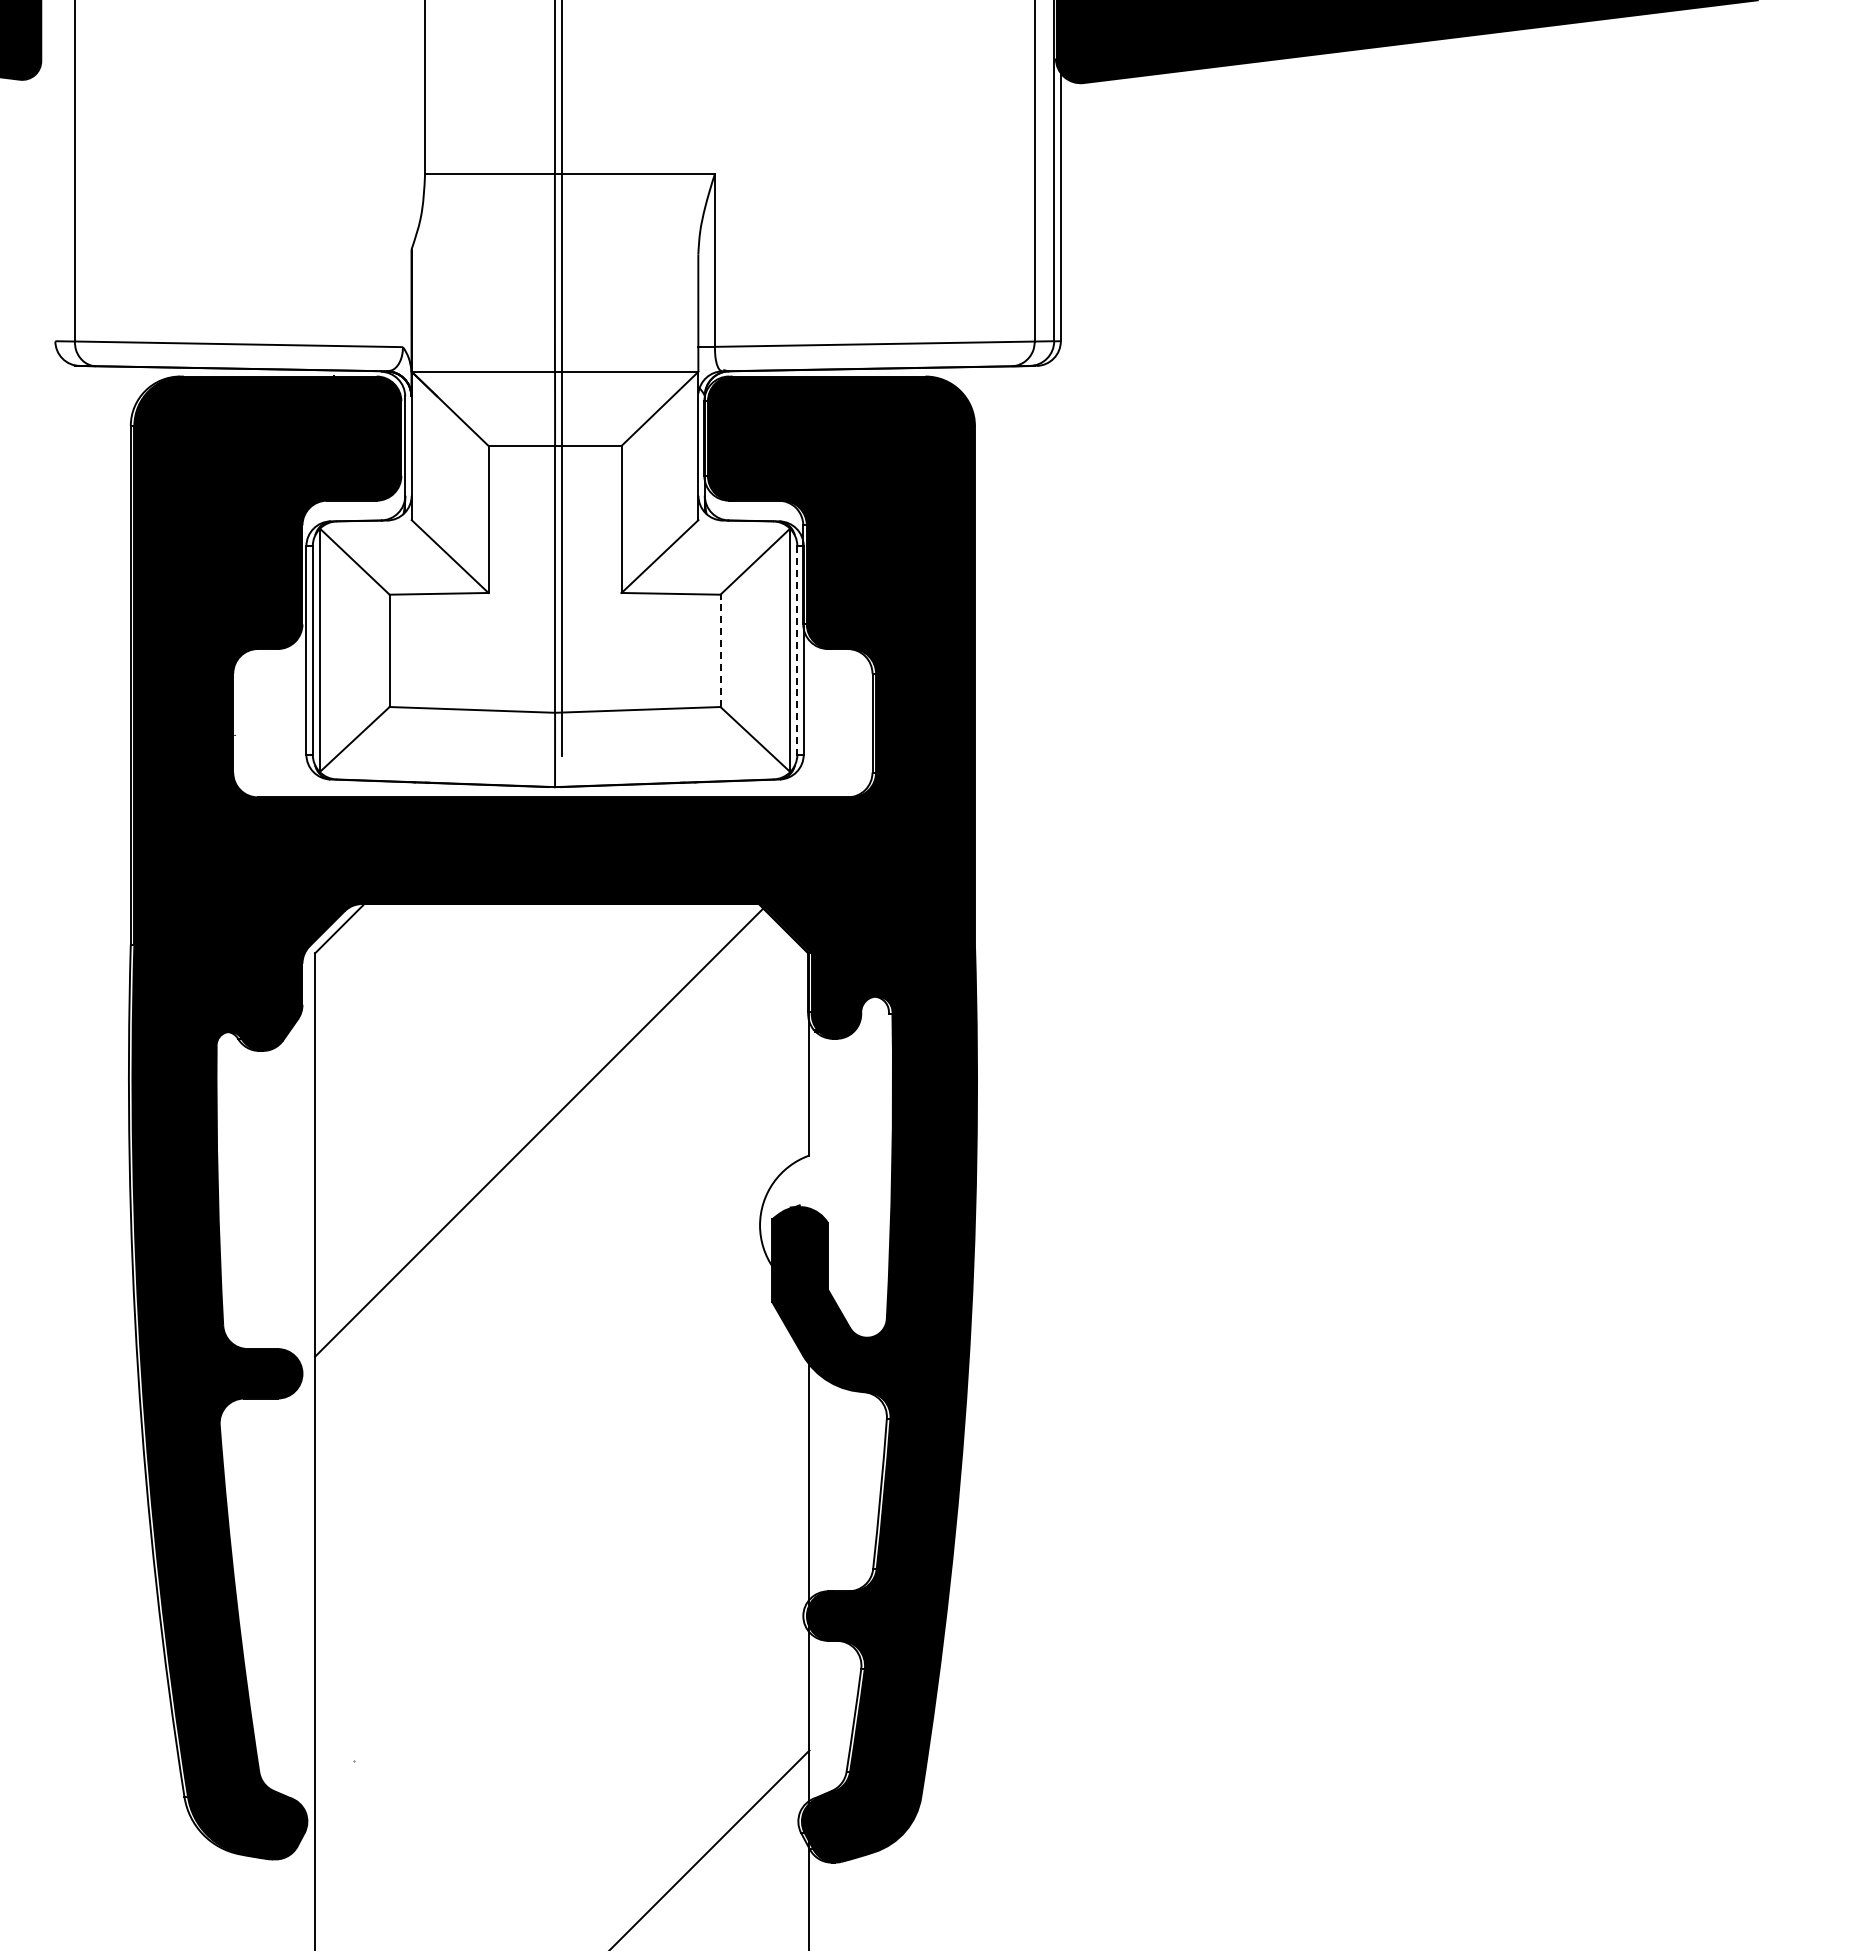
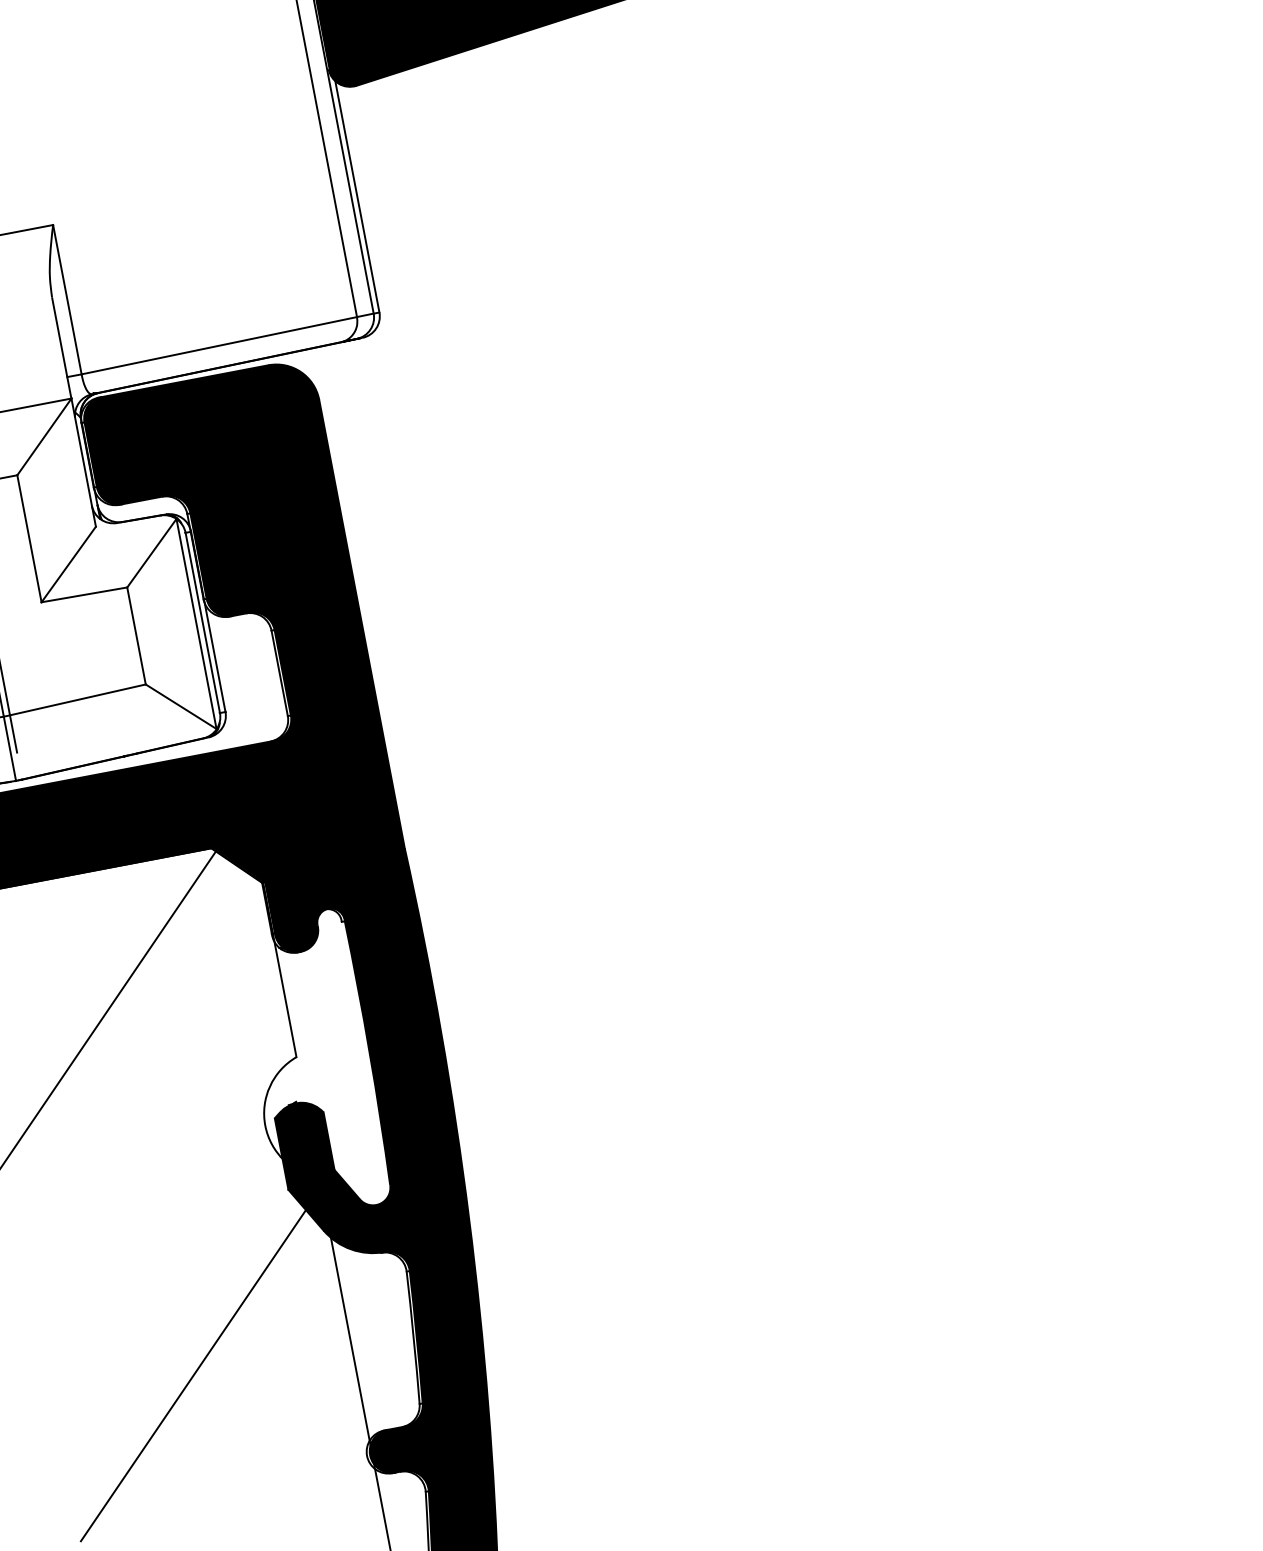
line: (720, 650) -> (136, 635), dashed -> solid
line: (797, 650) -> (202, 622), dashed -> solid
line: (637, 1478) -> (201, 1364), added

